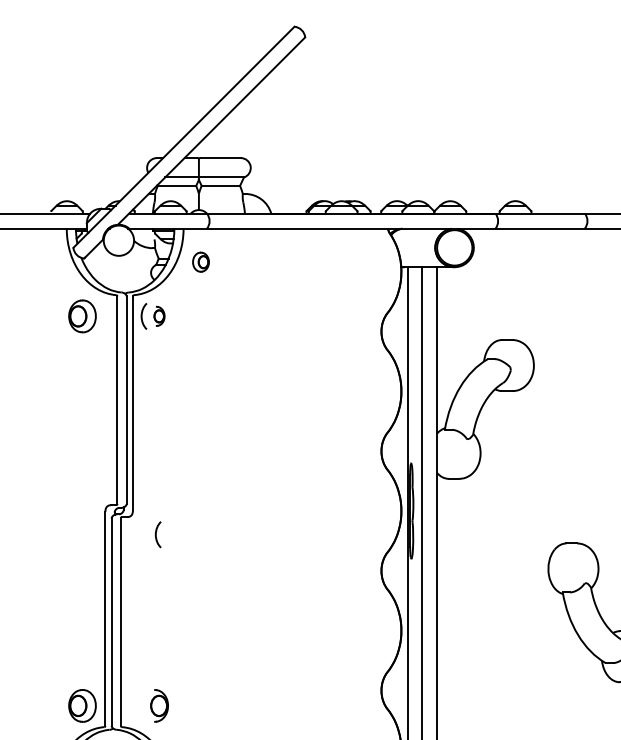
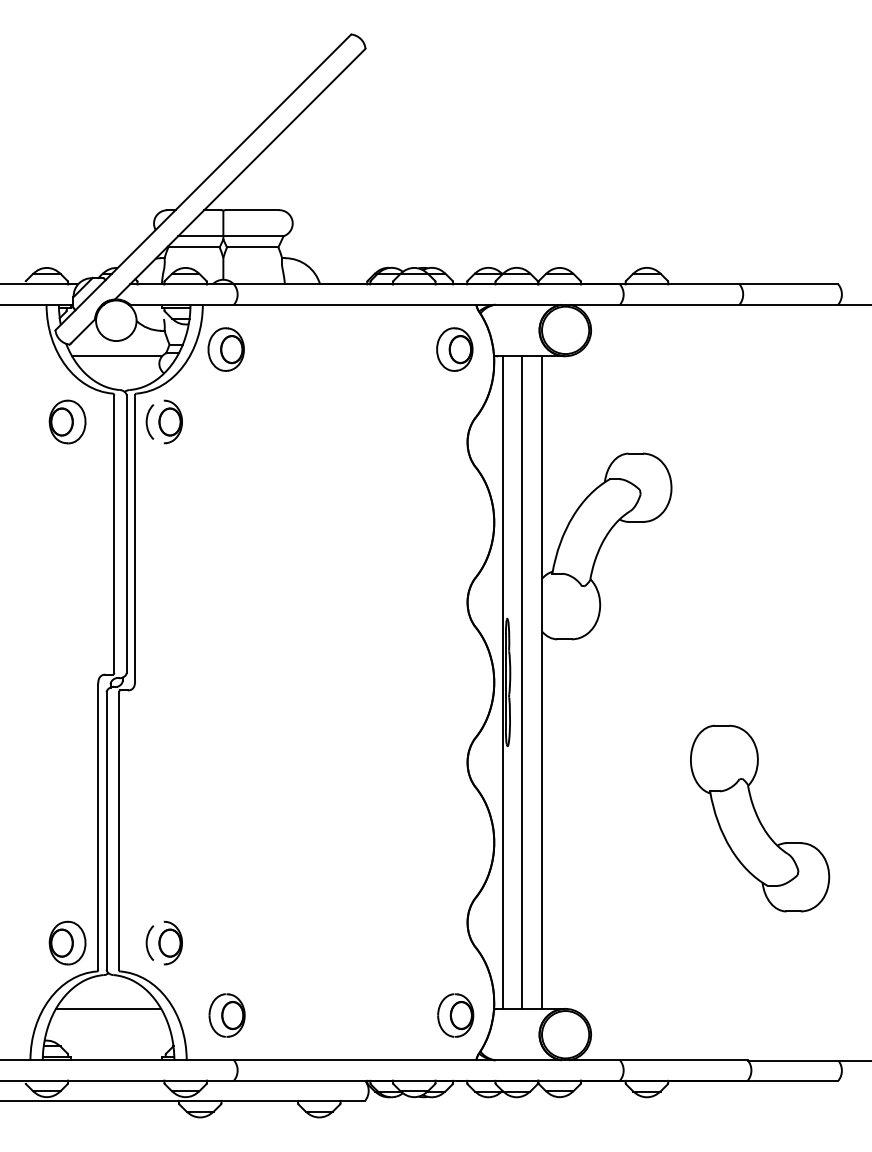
part: (200, 262) -> (225, 349), size x1.67
part: (371, 262) -> (454, 349), added
line: (119, 267) -> (117, 356), added
part: (159, 316) -> (170, 421), size x1.67
curve: (156, 534) -> (147, 942), moved

